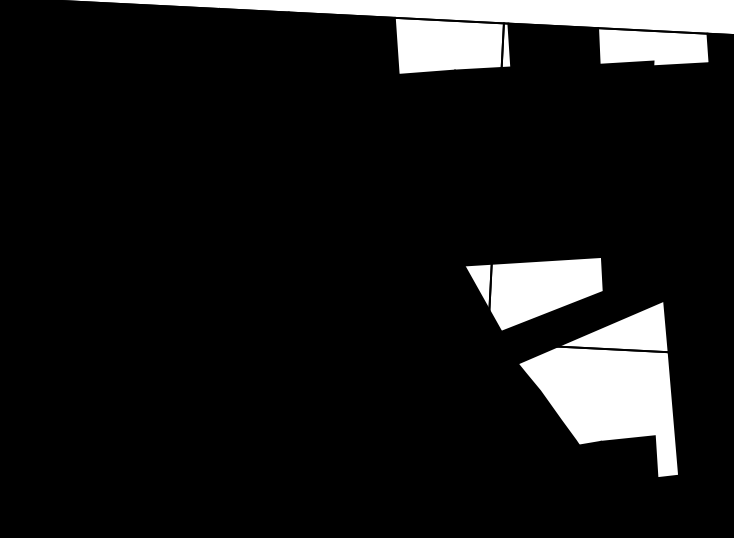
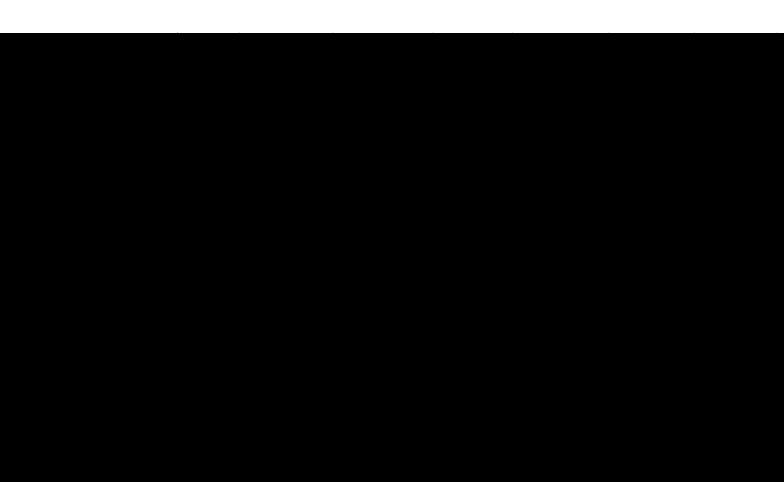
fill: (452, 48) -> (384, 58), added
fill: (653, 48) -> (561, 49), added
fill: (532, 293) -> (466, 270), added
fill: (599, 386) -> (529, 349), added

